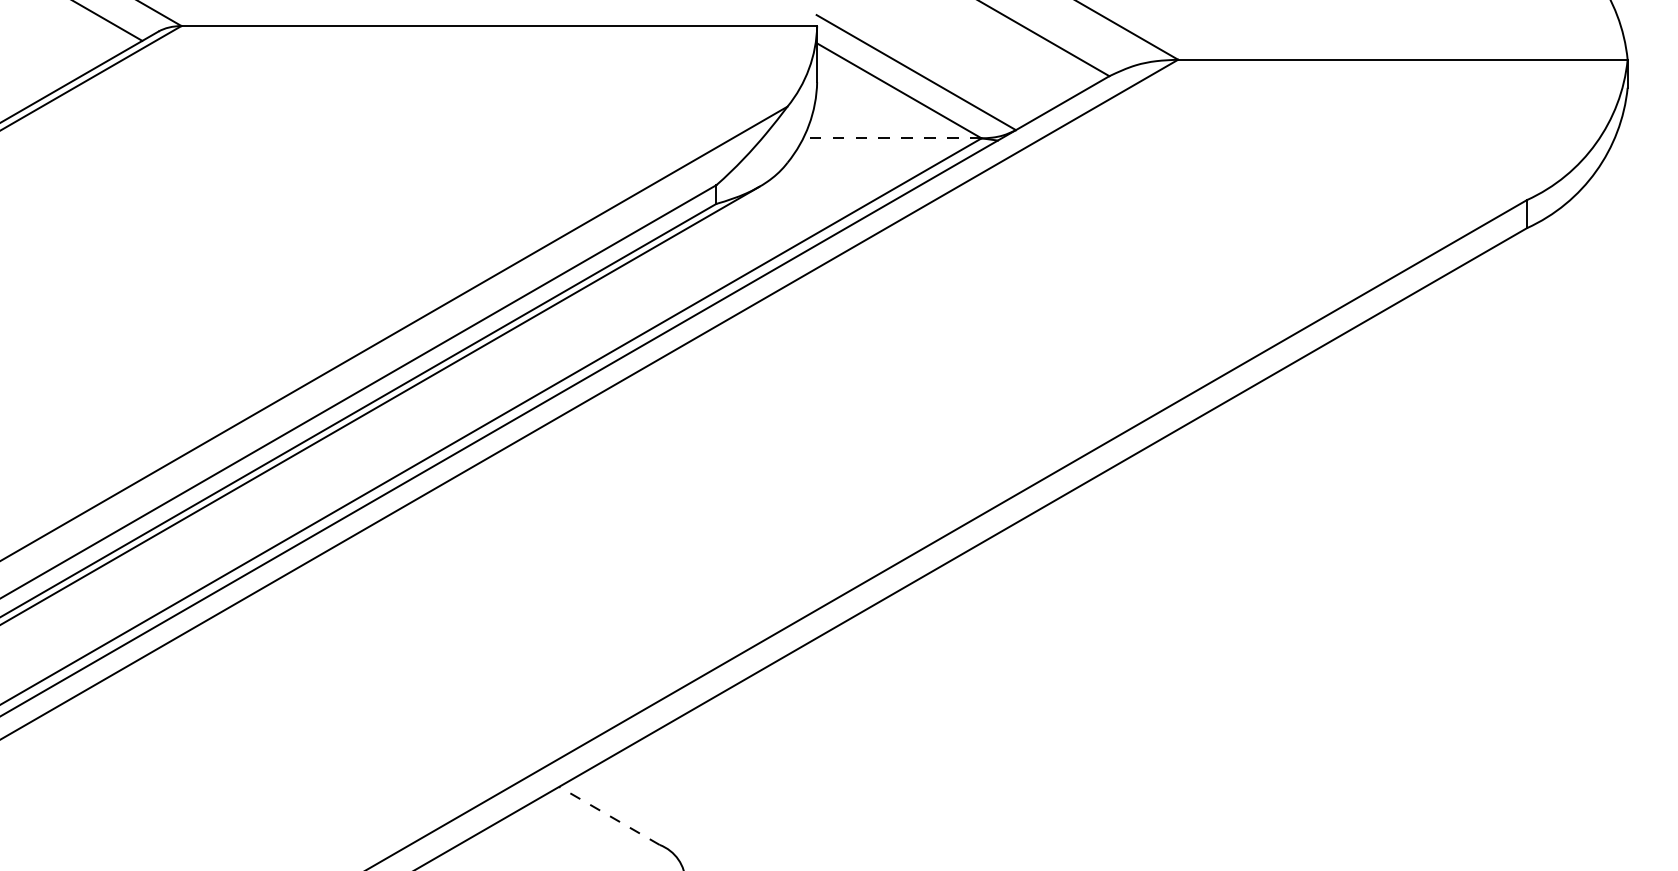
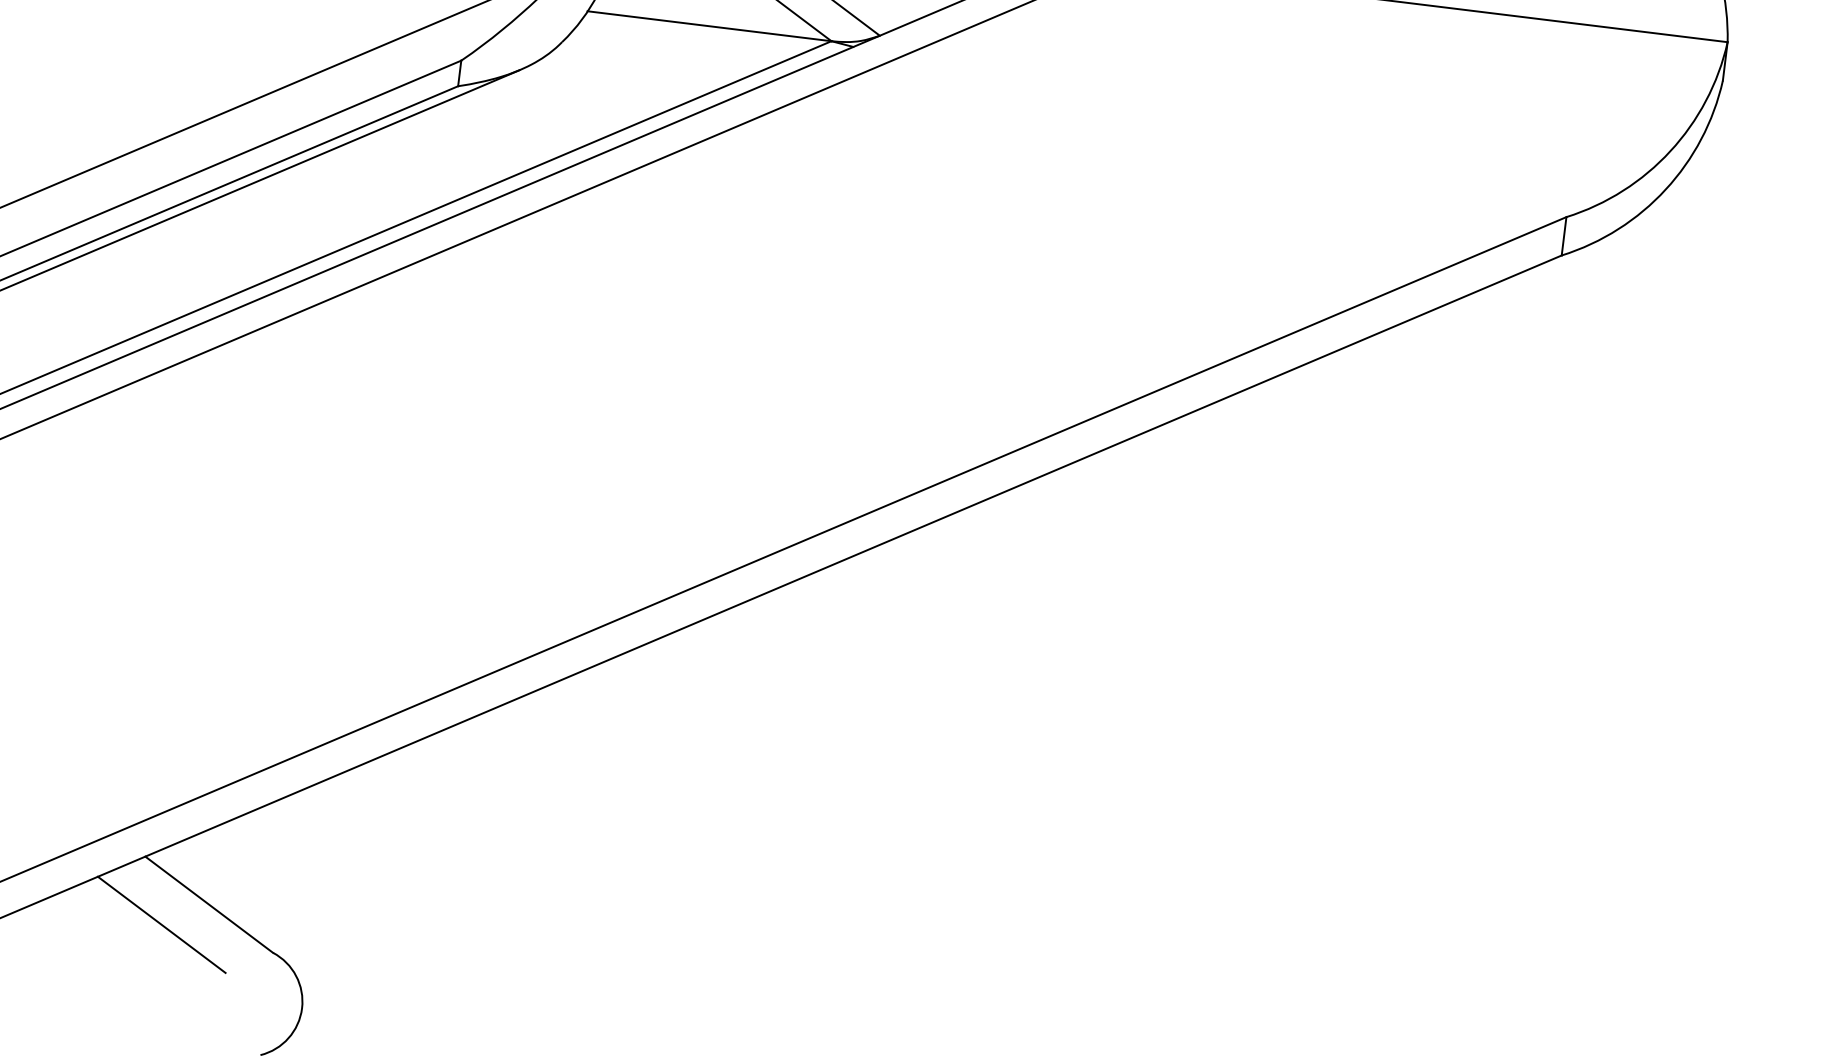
line: (891, 138) -> (708, 26), dashed -> solid
line: (609, 815) -> (209, 904), dashed -> solid
line: (576, 834) -> (161, 924), added

